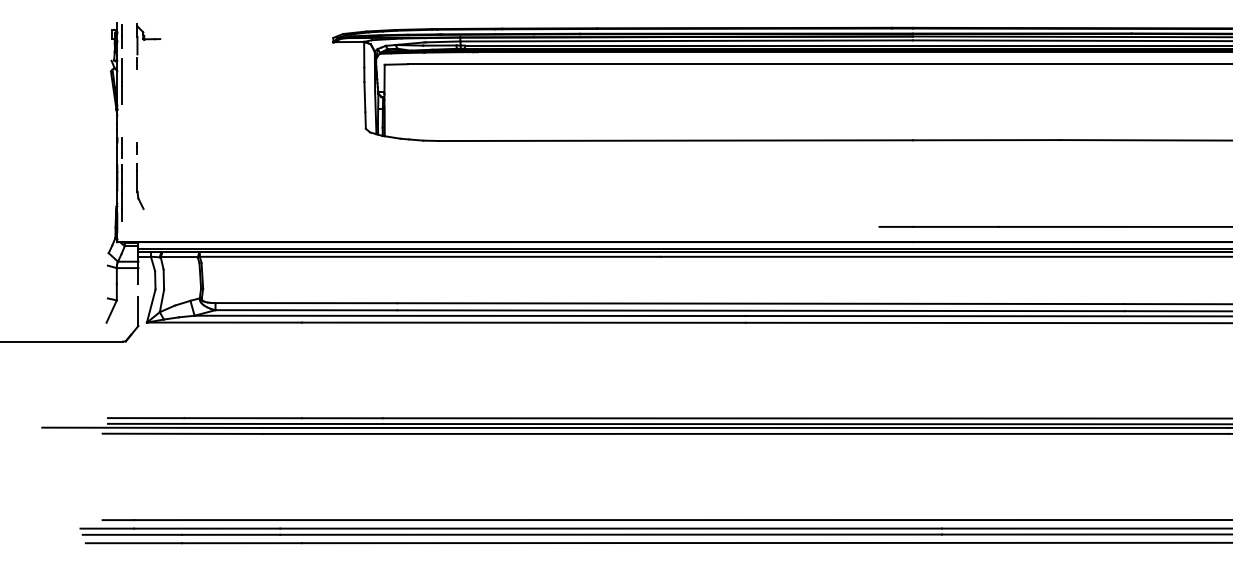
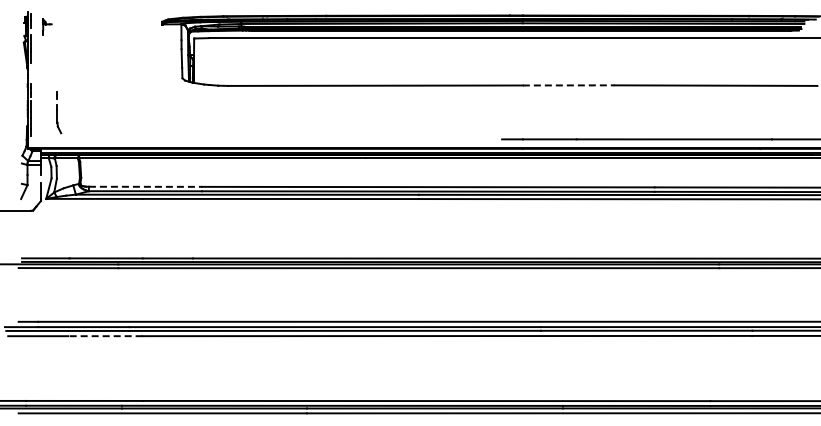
part: (148, 45) -> (47, 26), size x0.6
line: (986, 140) -> (568, 85), solid -> dashed
part: (140, 175) -> (59, 112), moved
line: (306, 302) -> (145, 186), solid -> dashed
line: (240, 543) -> (104, 336), solid -> dashed

